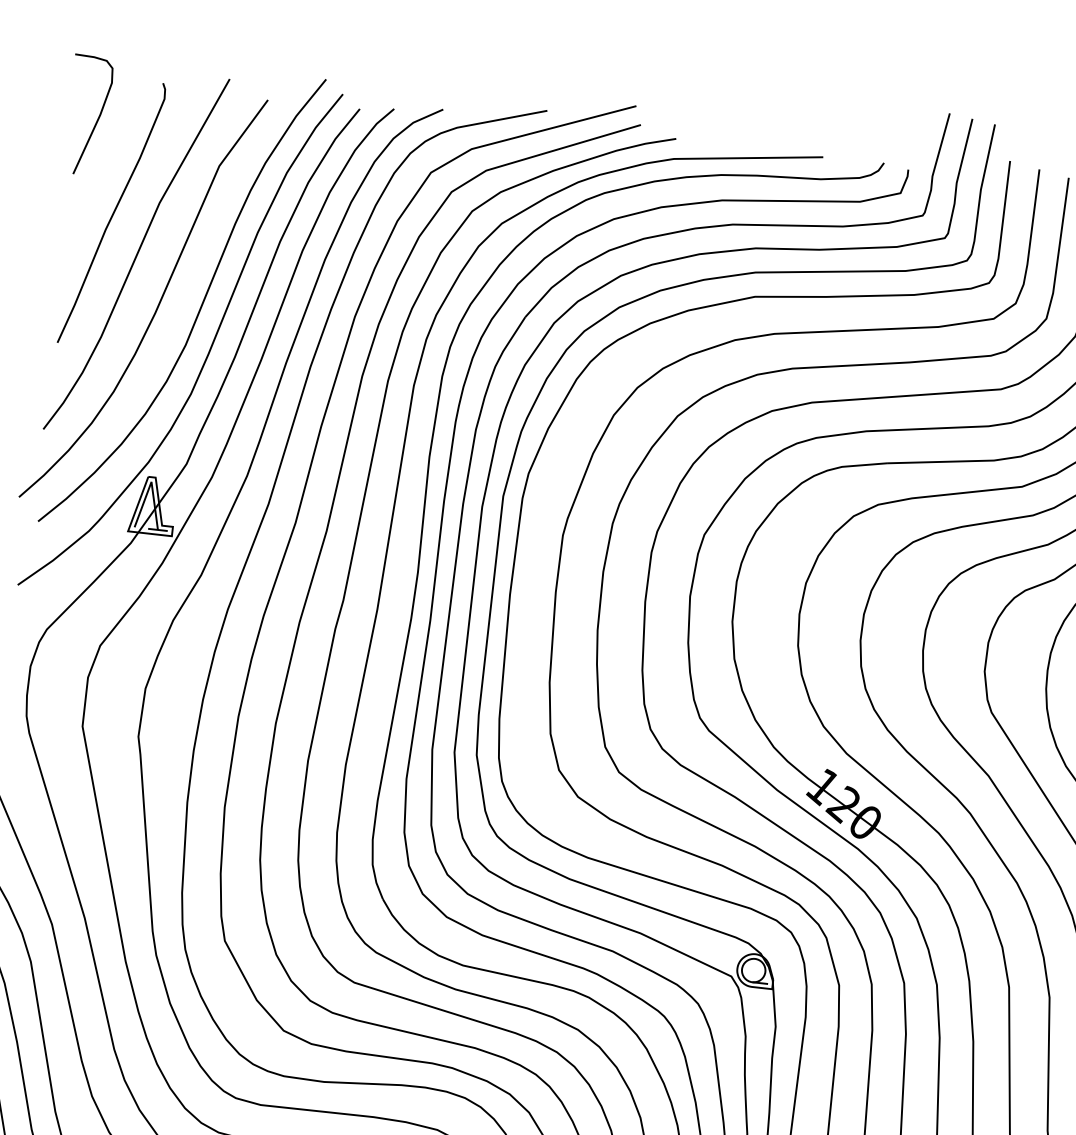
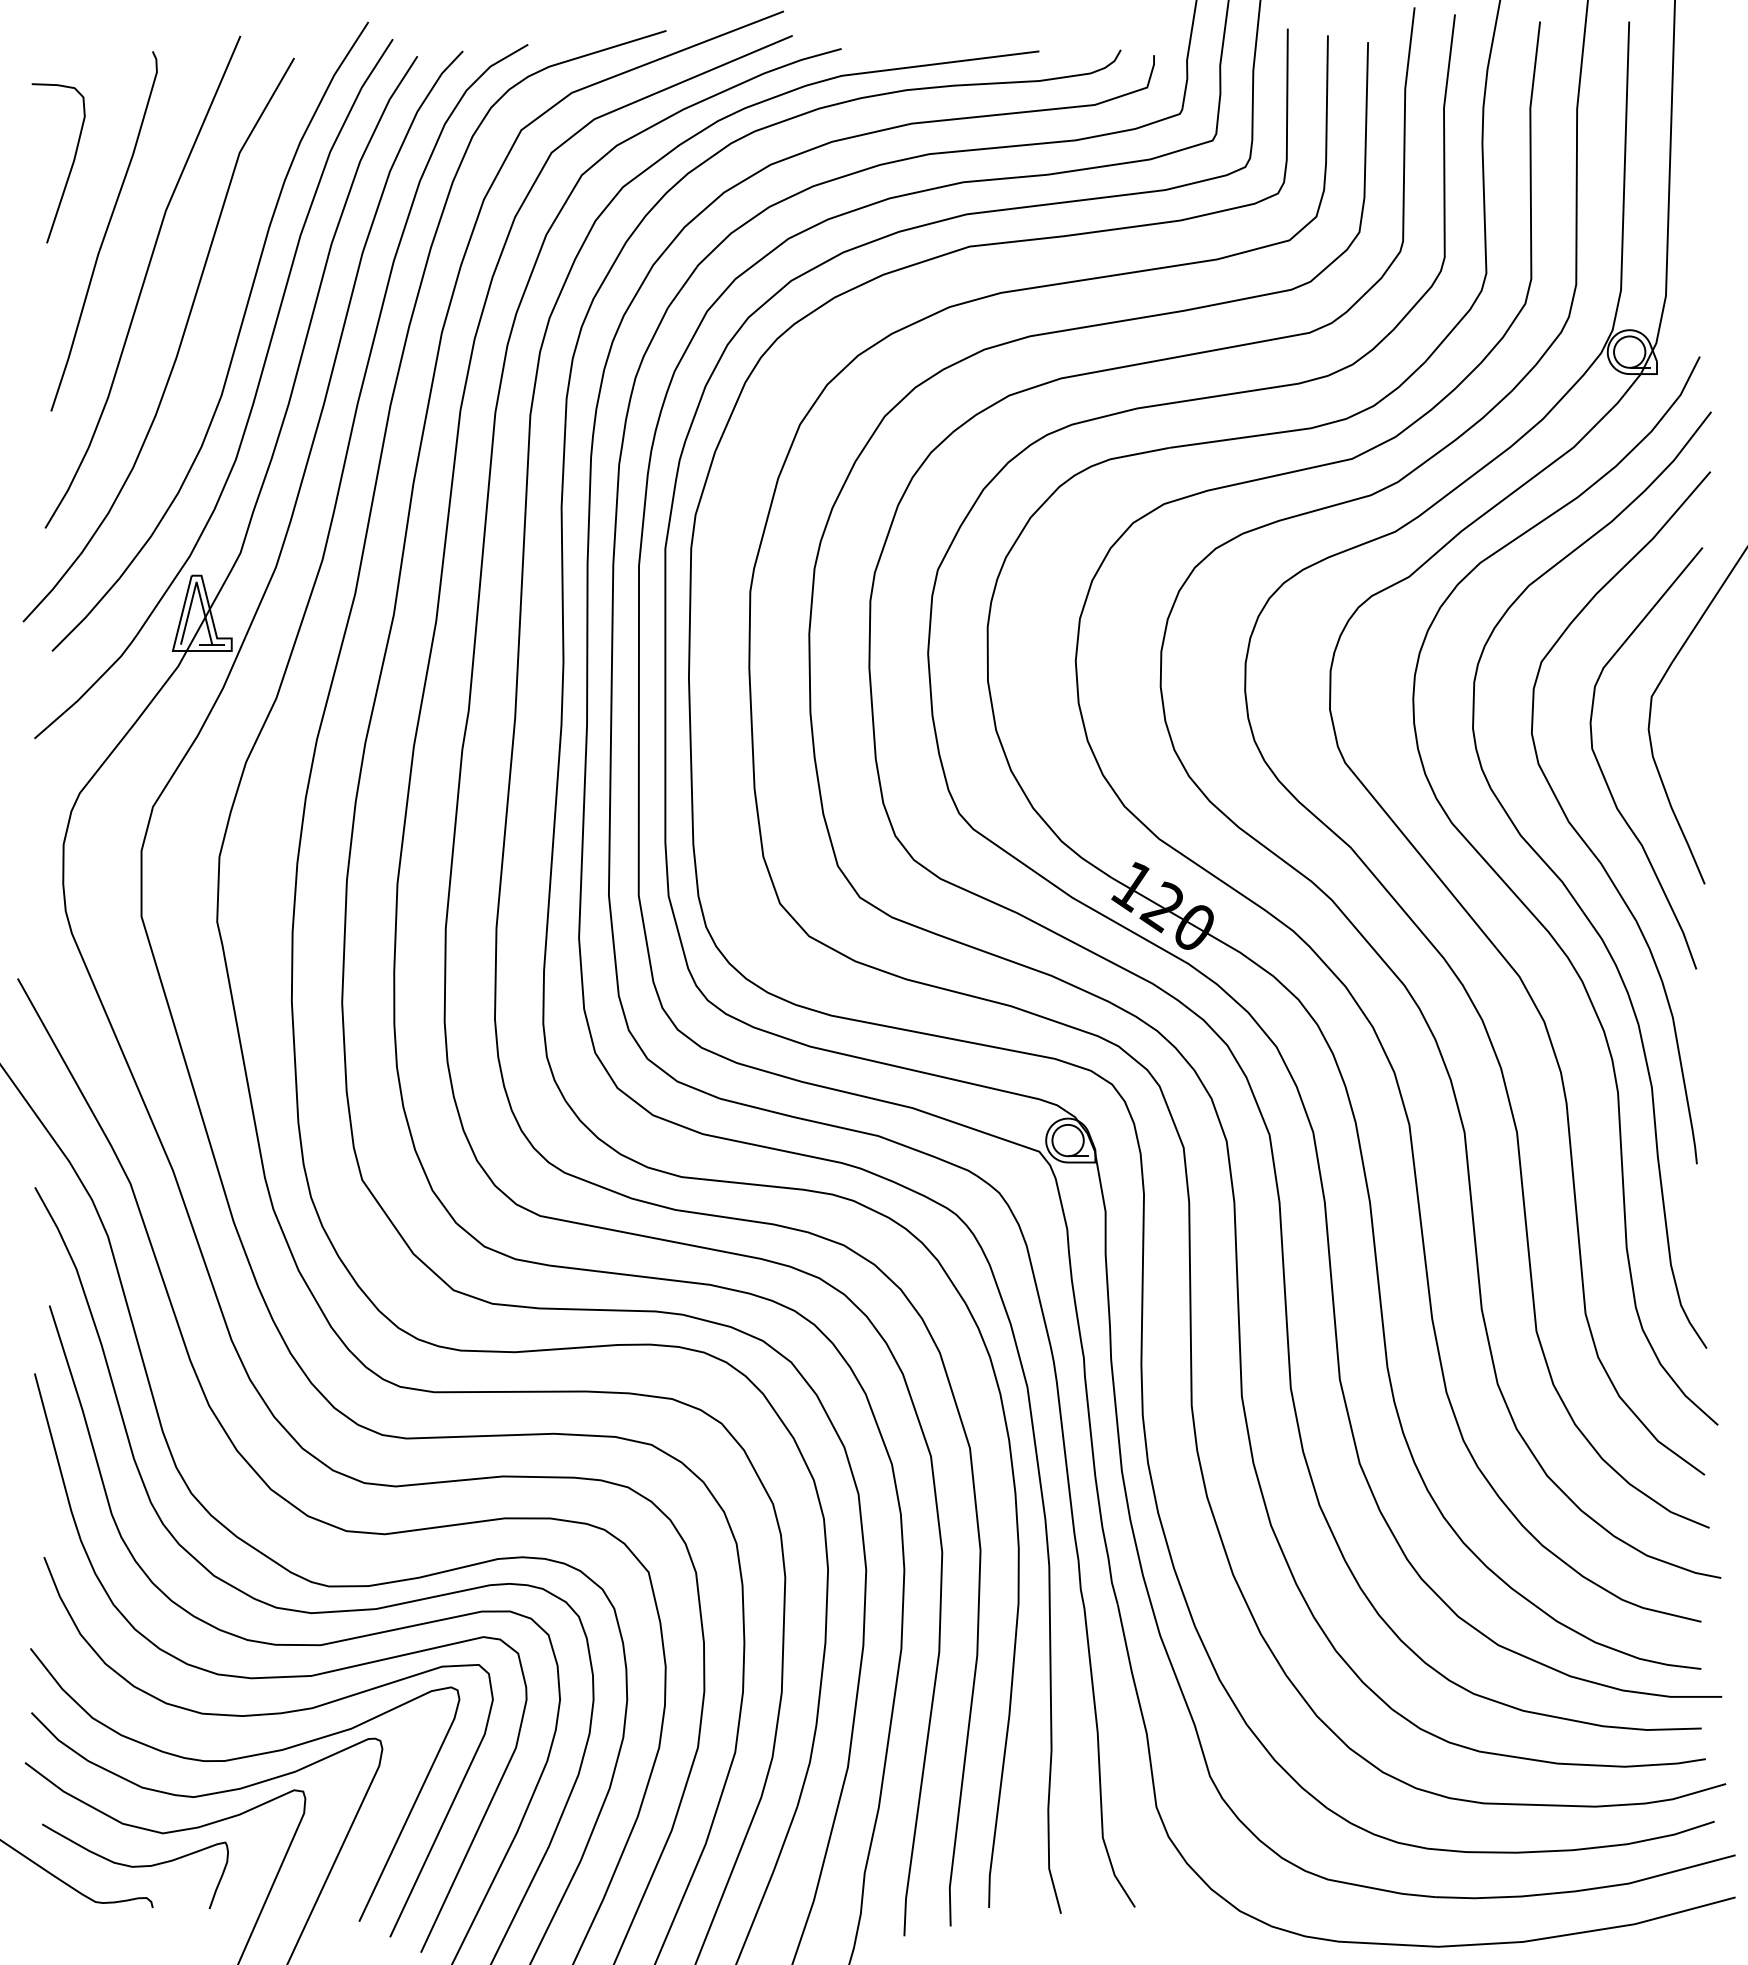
curve: (97, 119) -> (70, 167), moved

